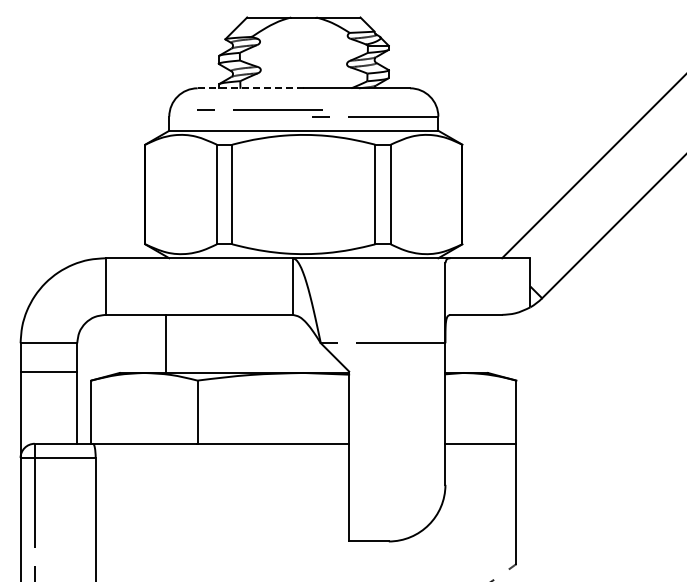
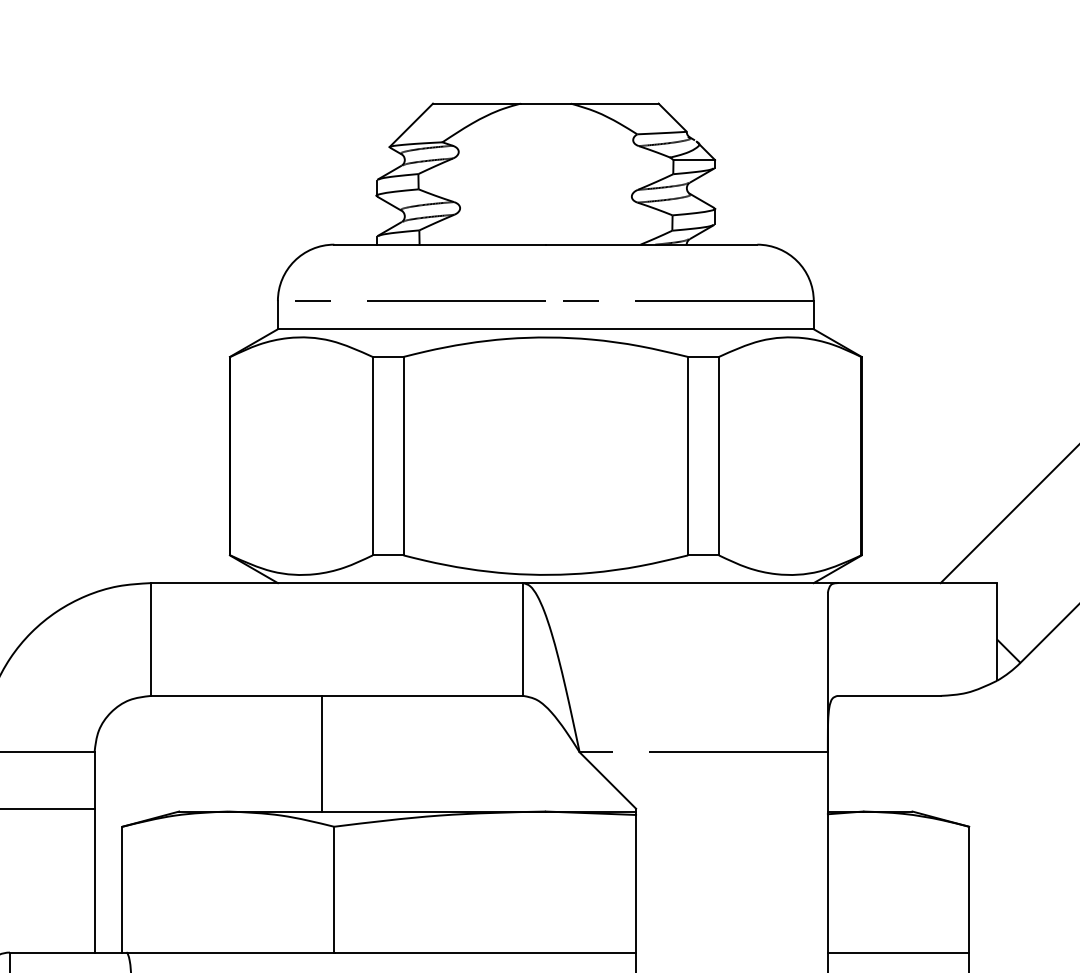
line: (251, 88) -> (441, 245), dashed -> solid
line: (259, 109) -> (419, 300), moved
line: (166, 343) -> (322, 752), moved

